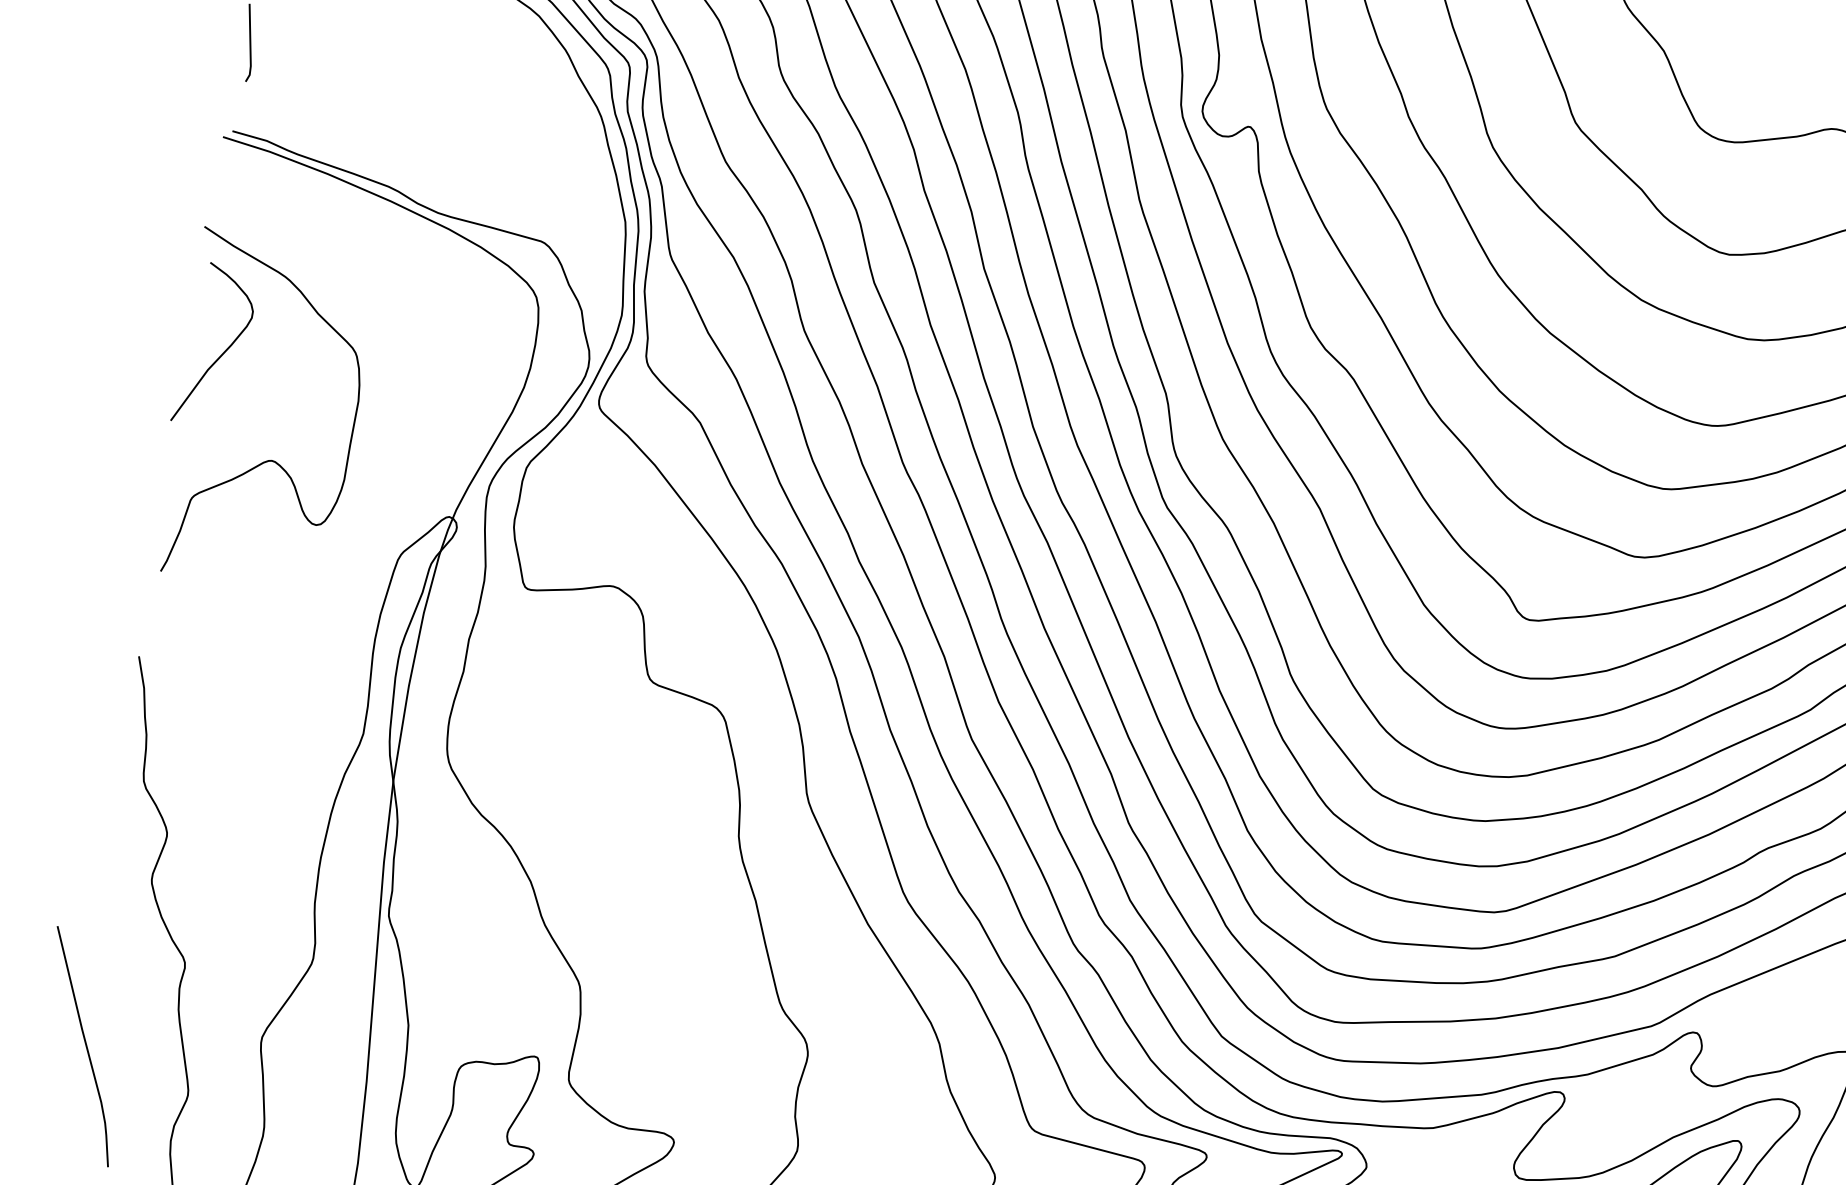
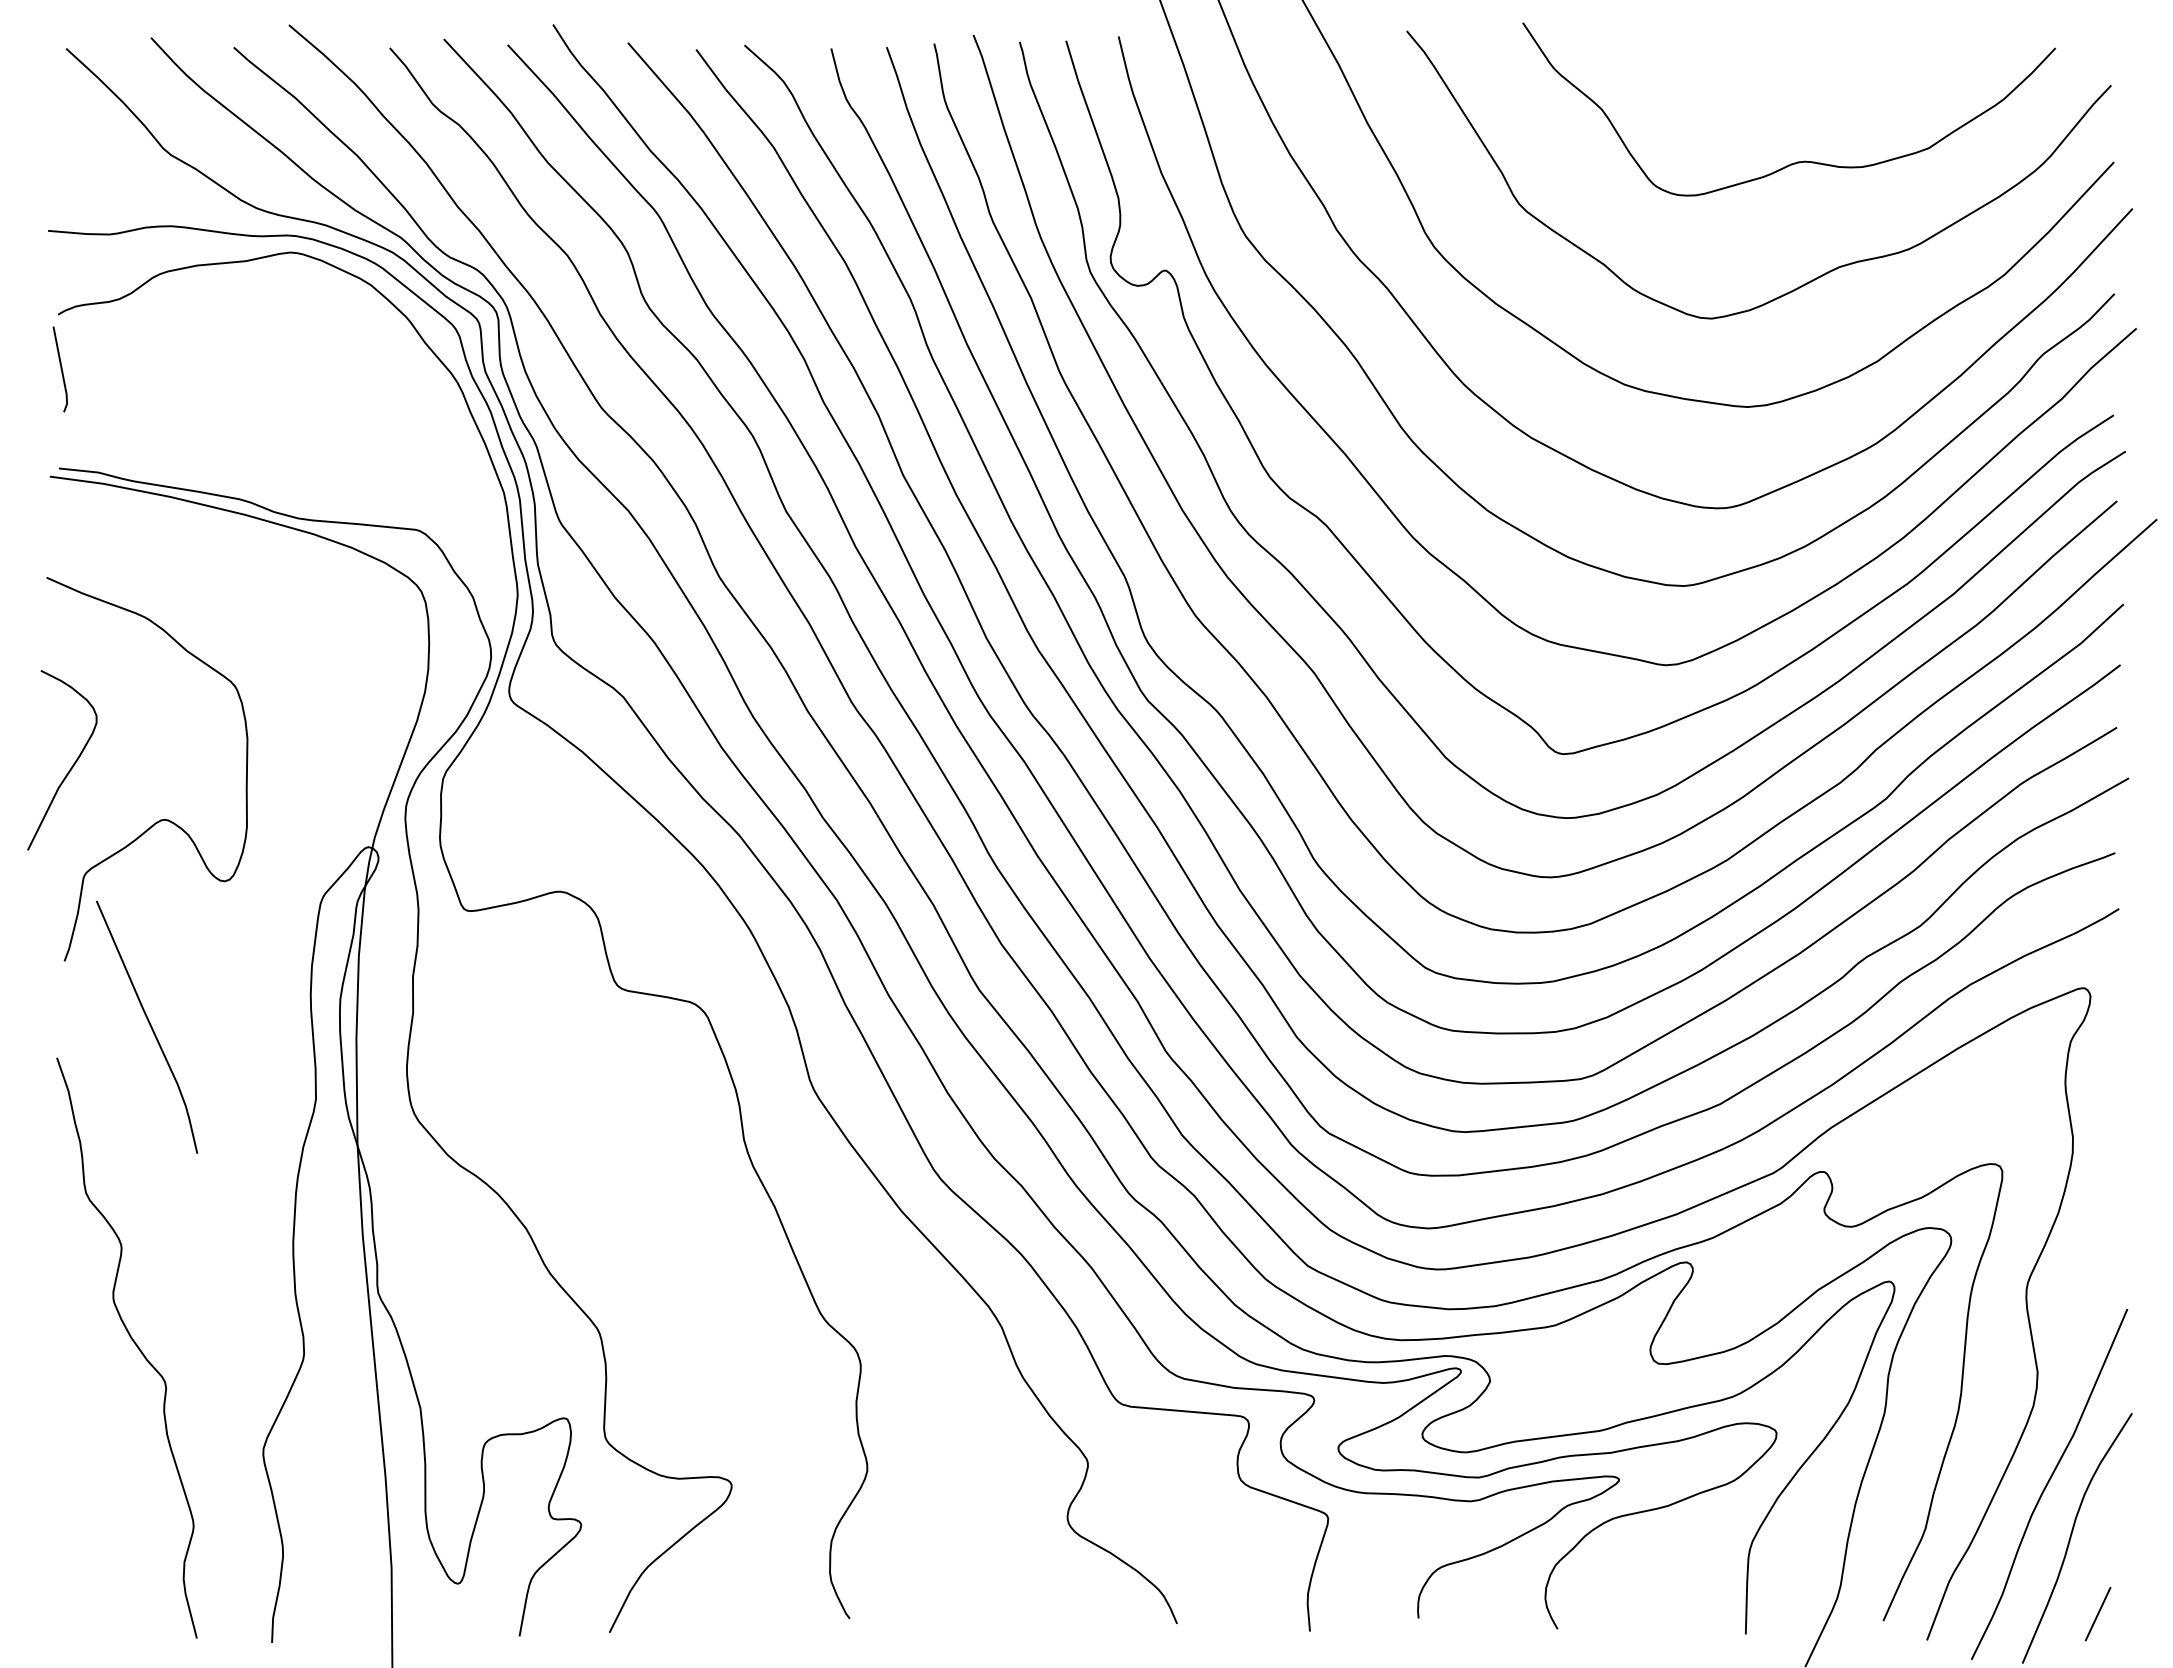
curve: (222, 352) -> (71, 766), moved
curve: (85, 1045) -> (149, 1025), moved

